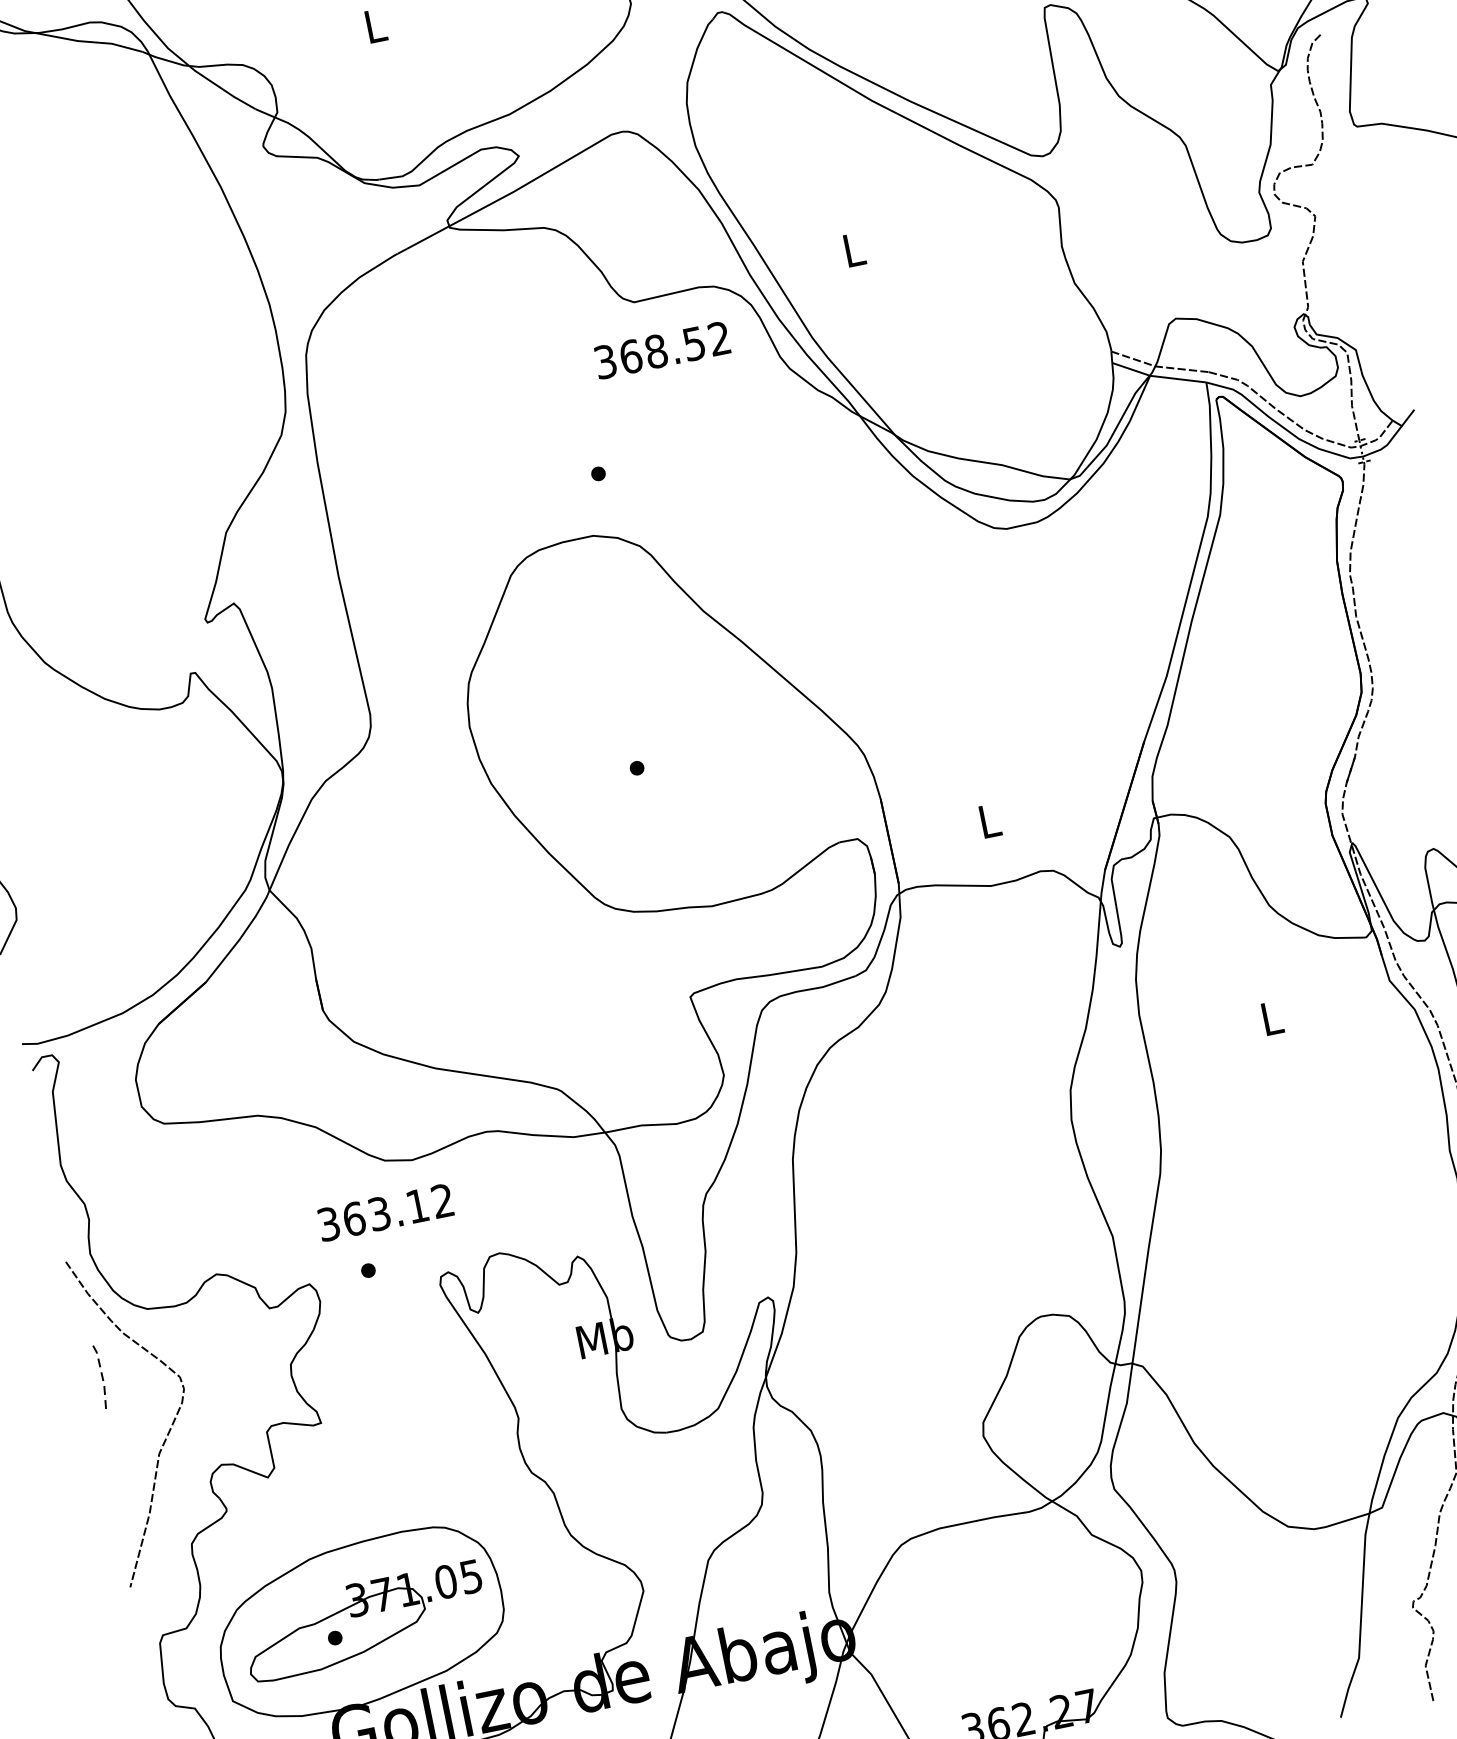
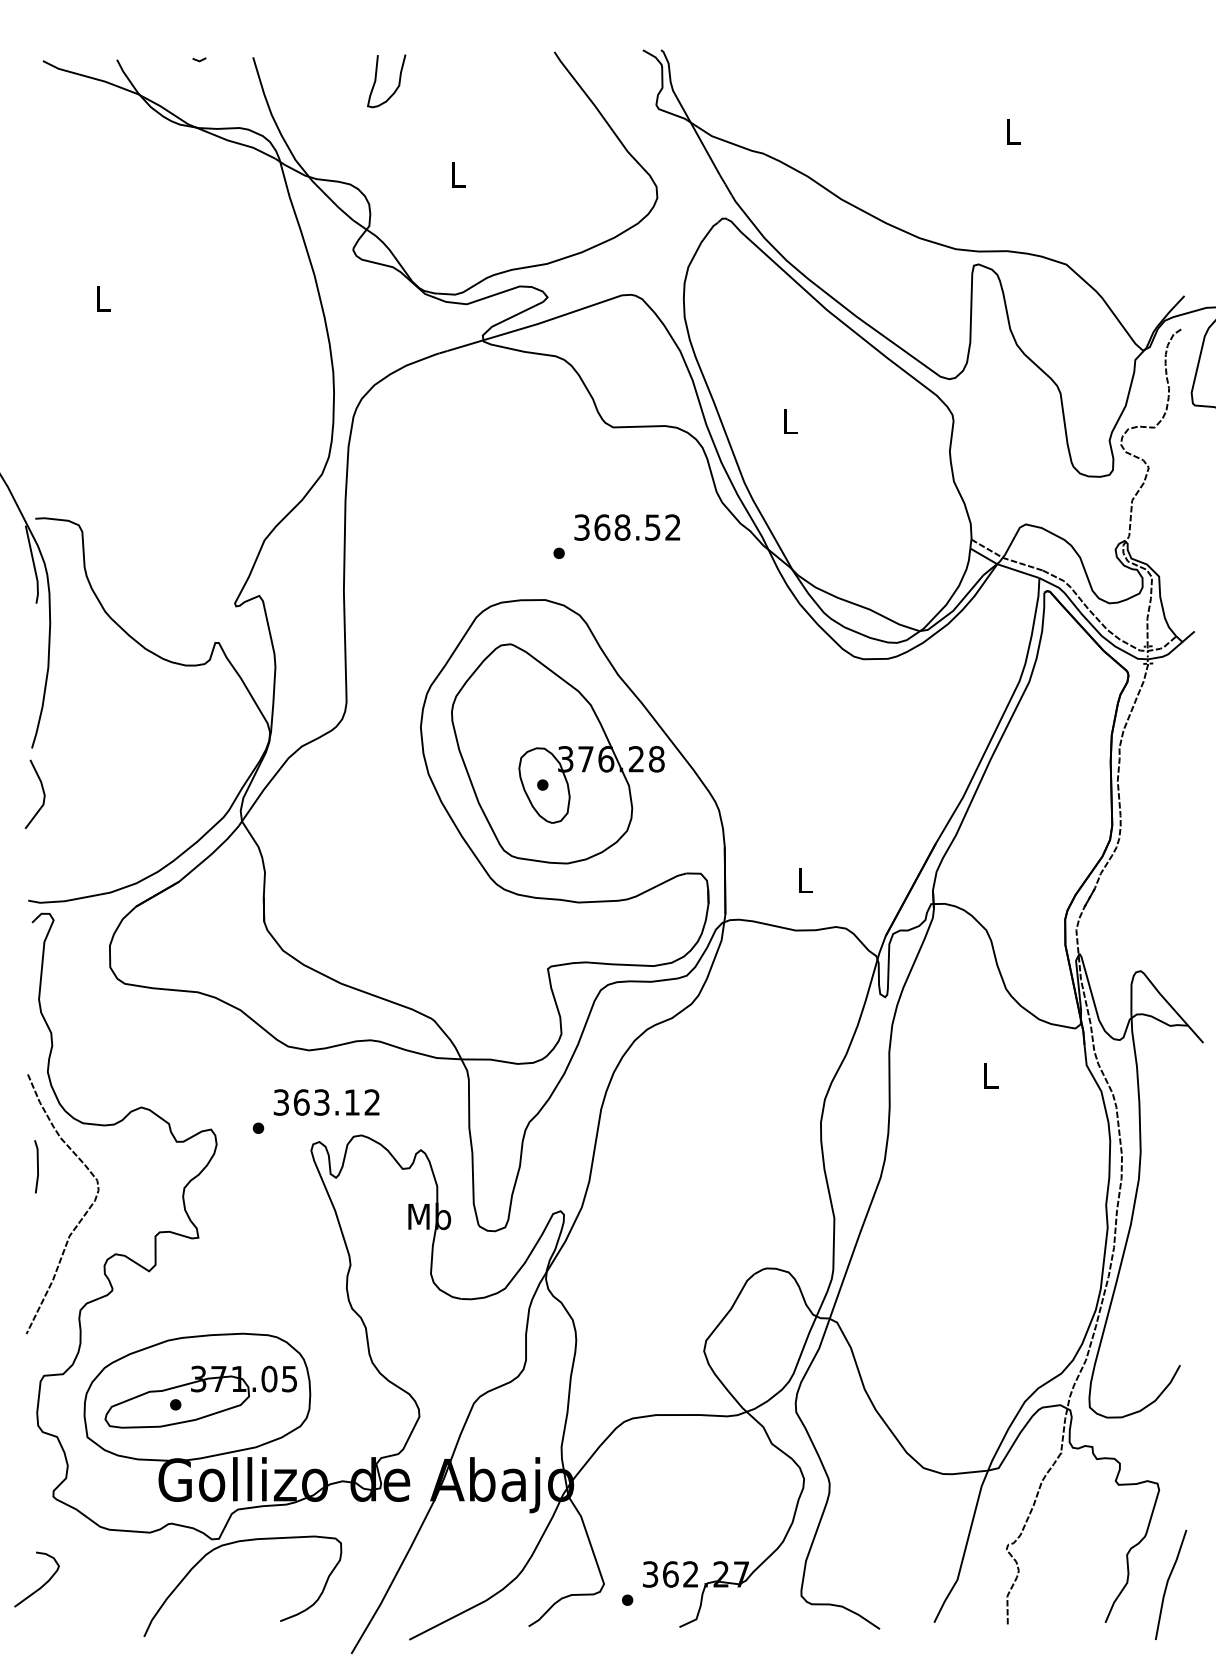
text: (662, 350) -> (627, 527), moved
part: (647, 724) -> (557, 753), added
text: (385, 1212) -> (326, 1102), moved
line: (101, 1373) -> (37, 1165), dashed -> solid

